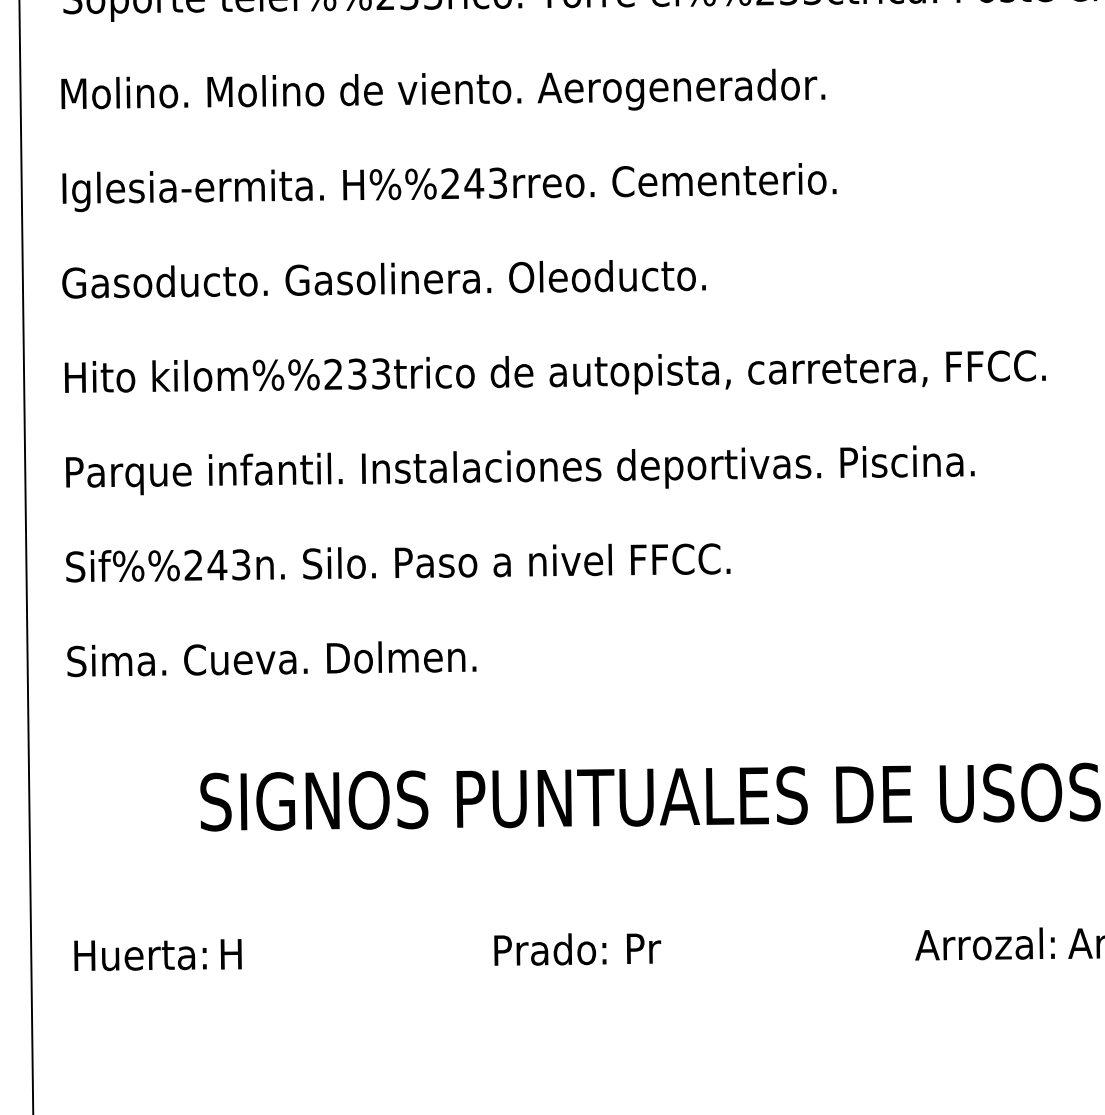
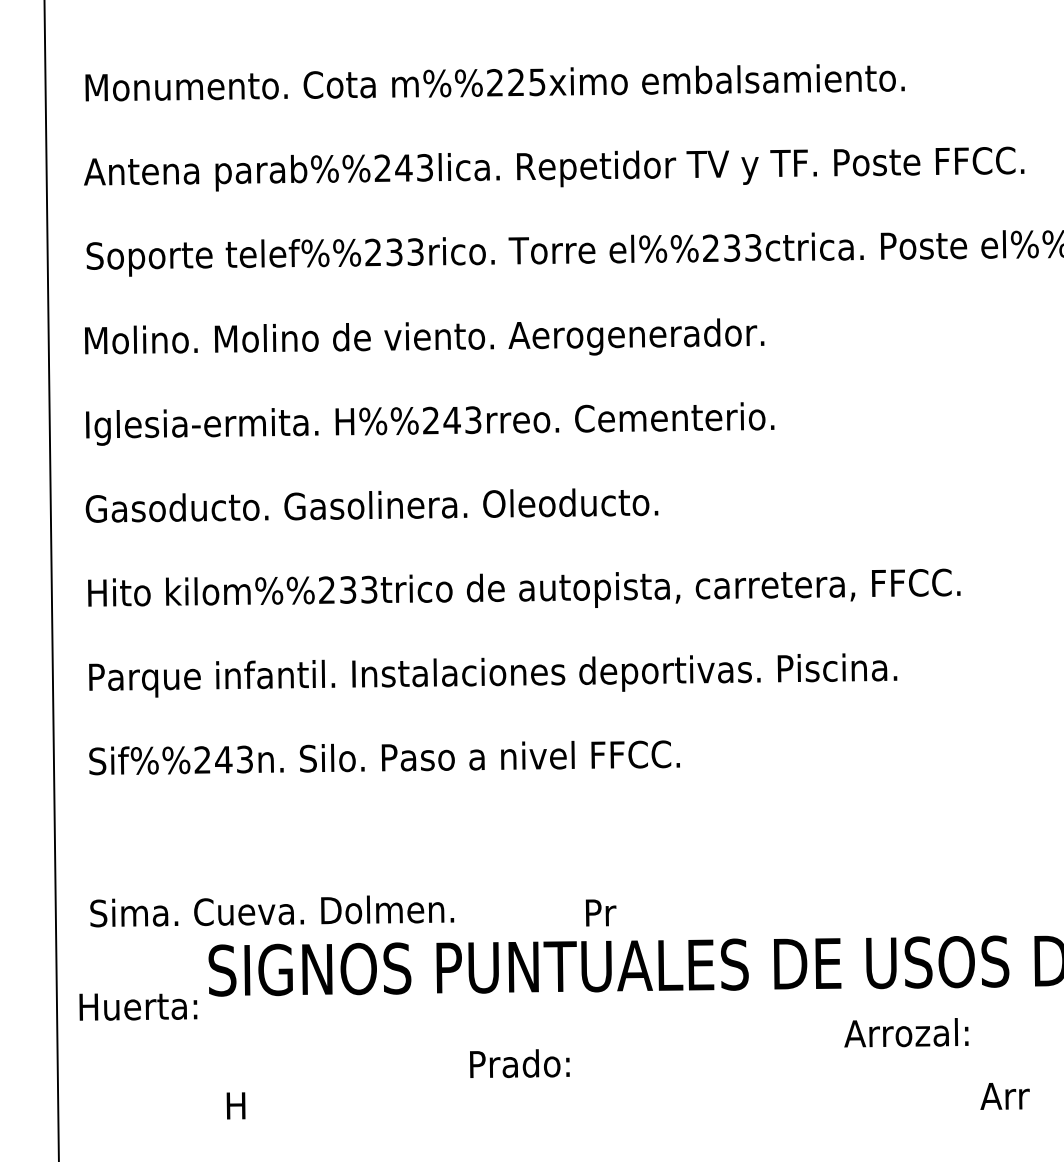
text: (272, 659) -> (272, 911), moved
text: (985, 943) -> (906, 1032), moved
text: (643, 948) -> (600, 912), moved
text: (549, 949) -> (519, 1063), moved
text: (140, 954) -> (138, 1006), moved

